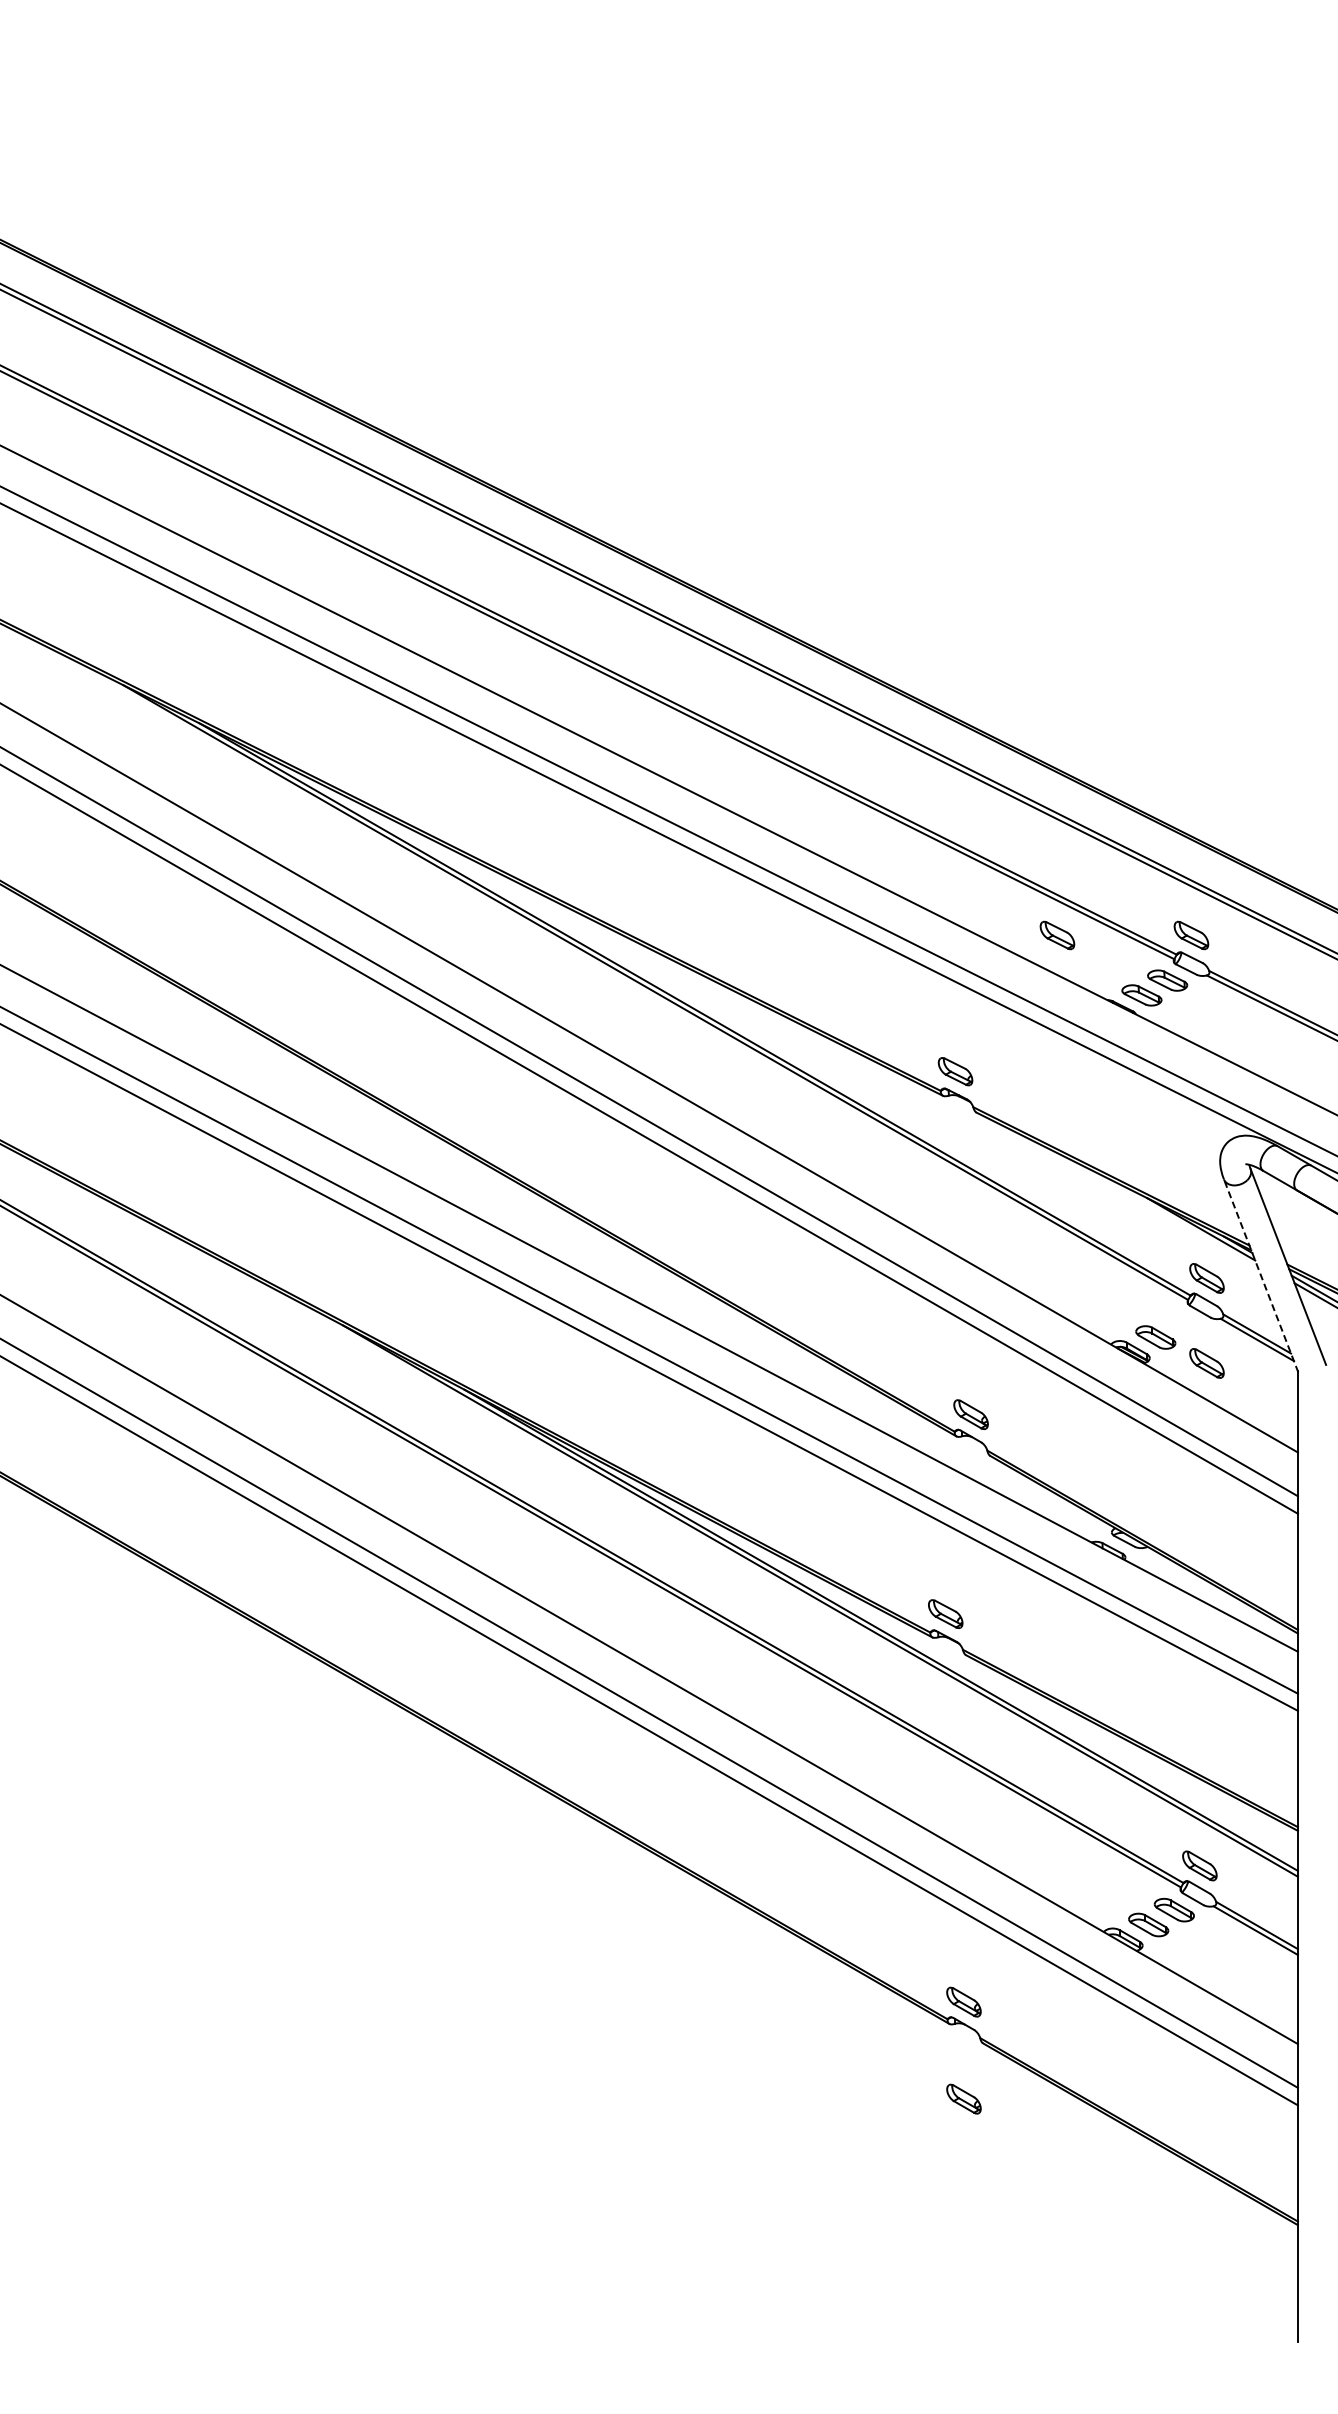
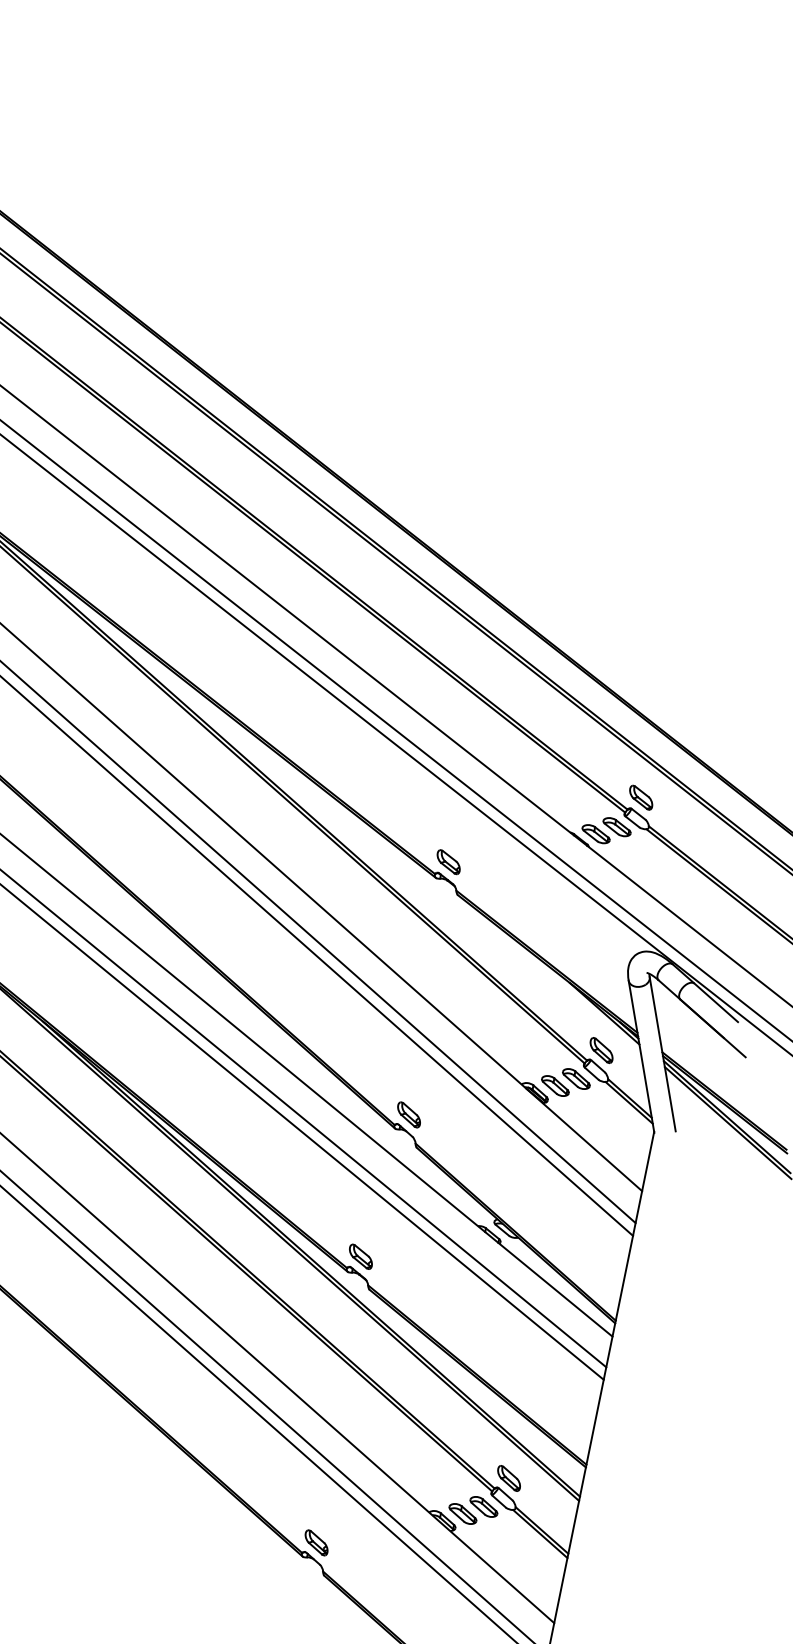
part: (1057, 935) -> (543, 777), removed
line: (1260, 1275) -> (641, 1056), dashed -> solid
part: (1181, 1322) -> (576, 1078), added
part: (1206, 1363) -> (588, 1112), removed
part: (963, 2098) -> (301, 1613), removed

